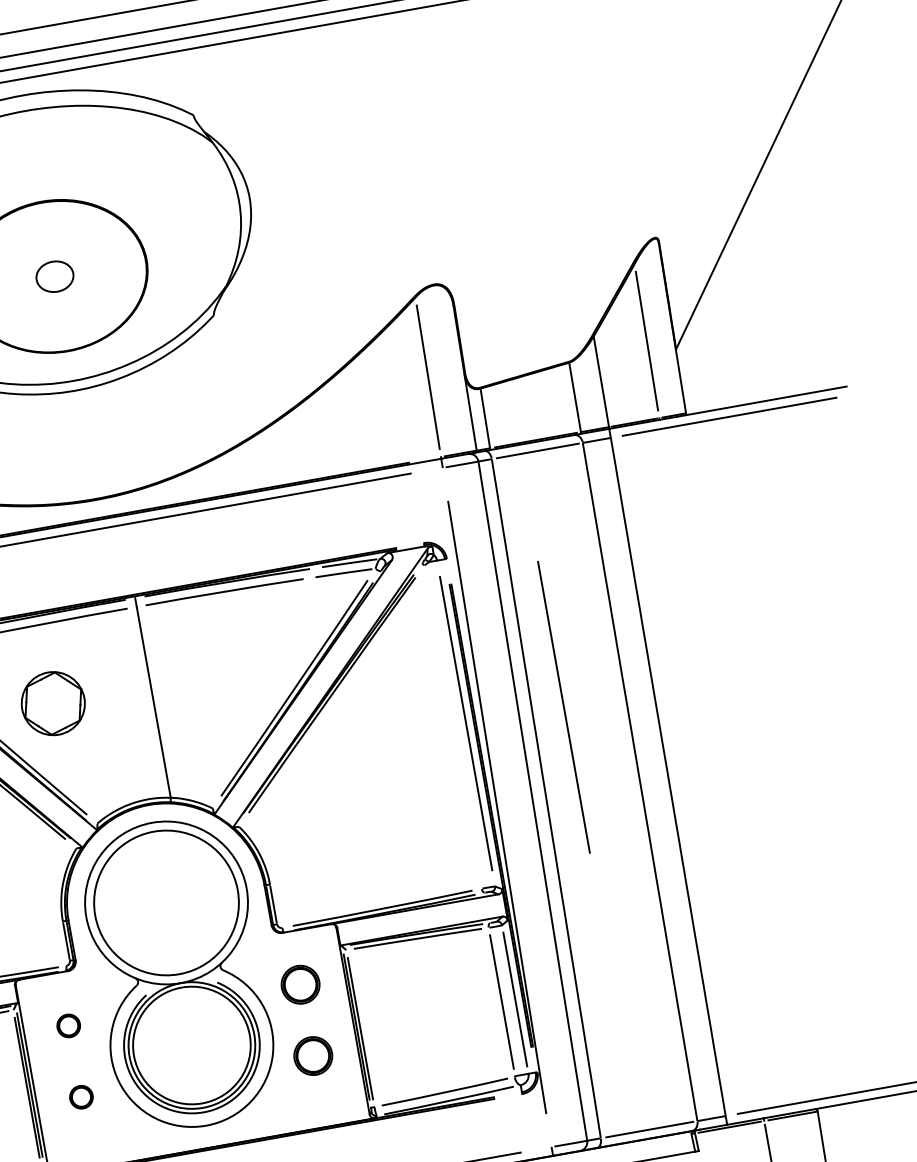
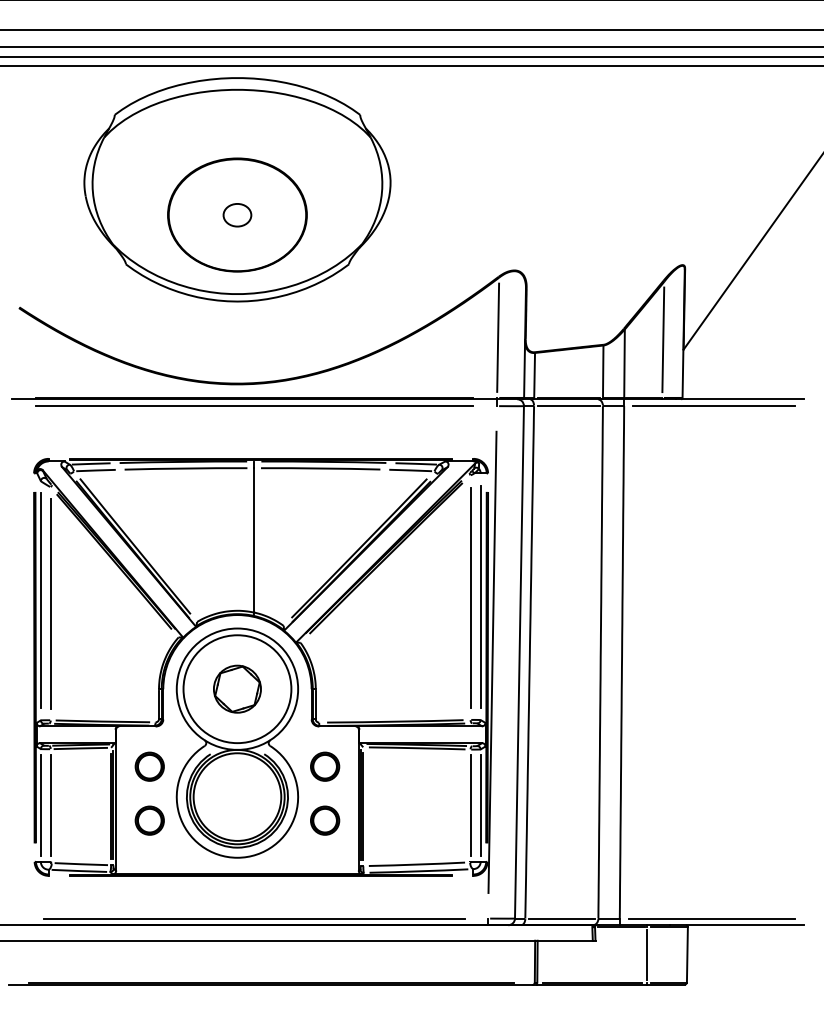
part: (53, 702) -> (237, 688), moved
line: (563, 707) -> (470, 597), moved
part: (68, 1025) -> (149, 766), size x1.67
part: (81, 1097) -> (149, 820), size x1.67

